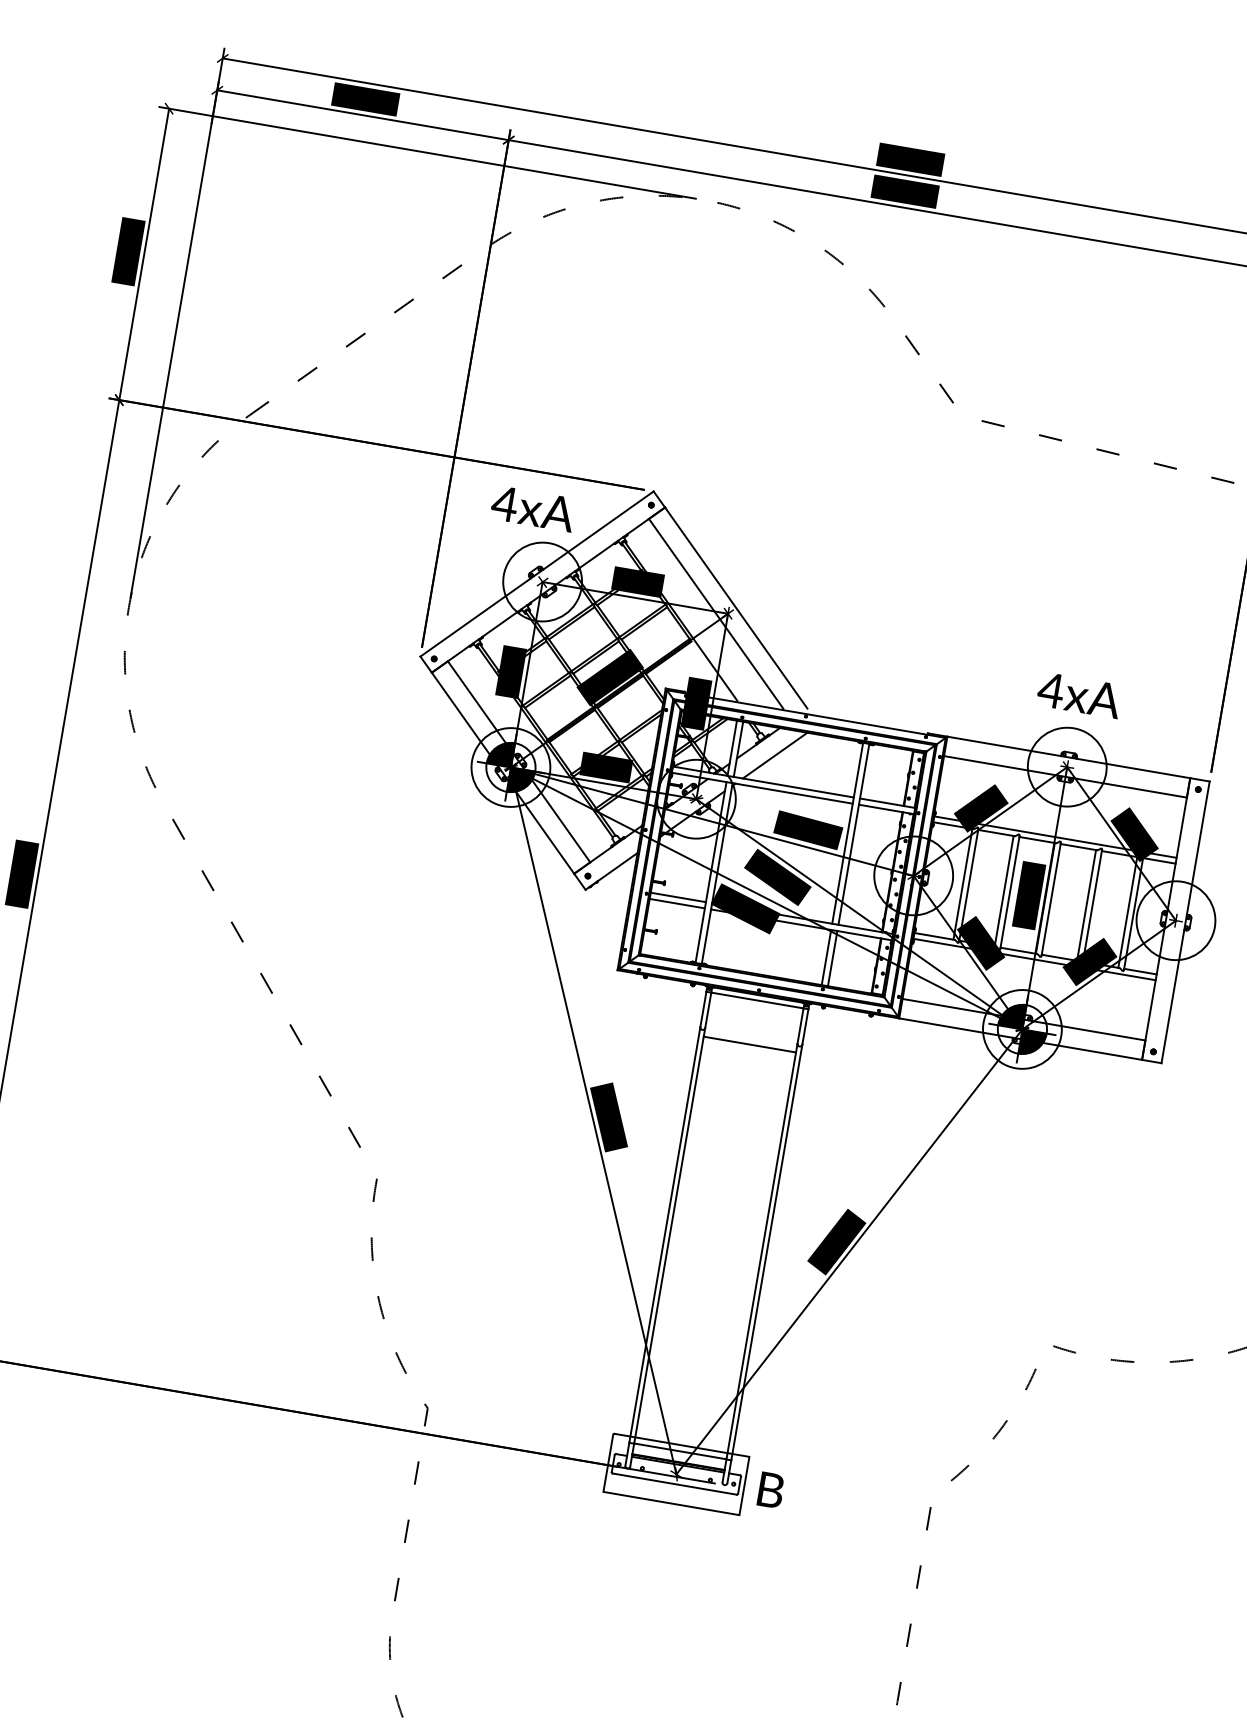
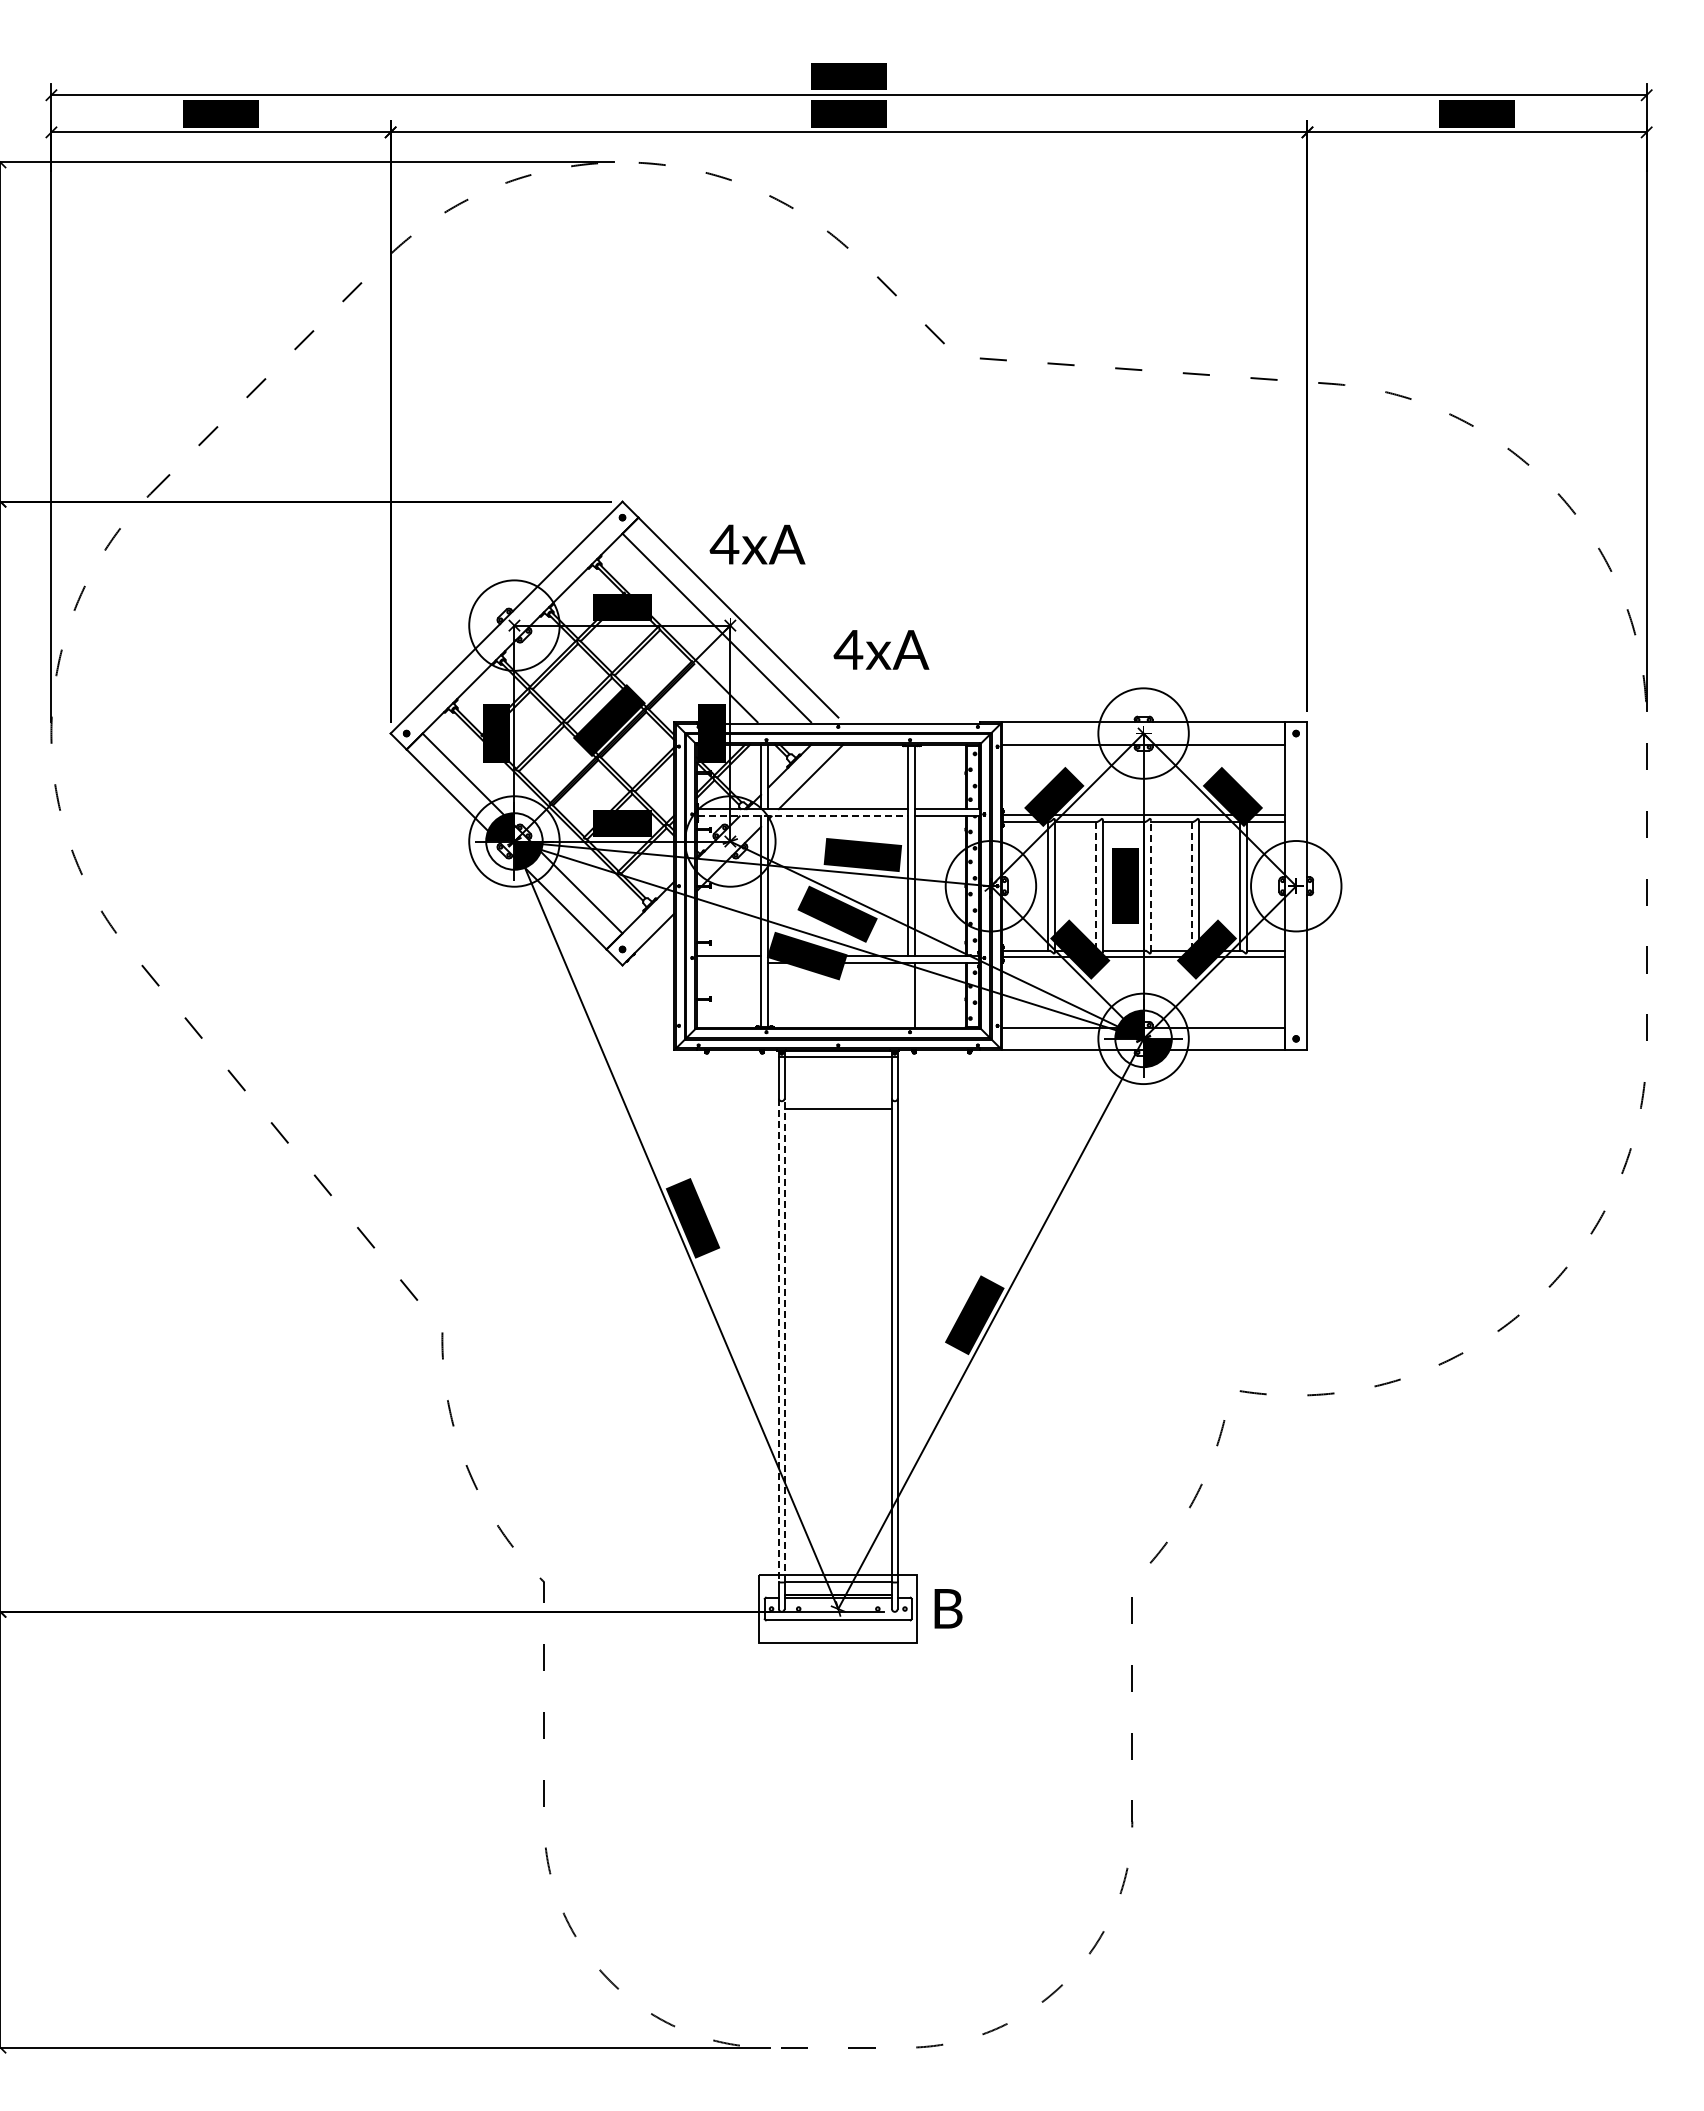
text: (533, 508) -> (757, 544), moved
text: (1079, 694) -> (881, 649), moved
line: (762, 788) -> (803, 816), solid -> dashed
line: (1004, 891) -> (1096, 886), solid -> dashed
line: (1051, 898) -> (1151, 885), solid -> dashed
line: (676, 903) -> (728, 963), removed
line: (1086, 905) -> (1192, 886), solid -> dashed
line: (826, 957) -> (908, 995), removed
line: (664, 1234) -> (778, 1340), solid -> dashed
line: (669, 1235) -> (784, 1340), solid -> dashed

